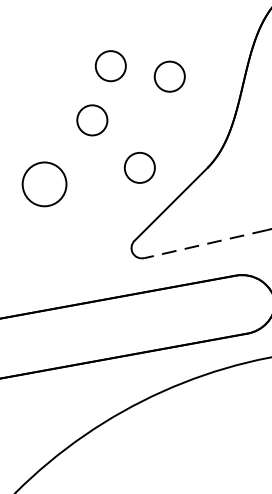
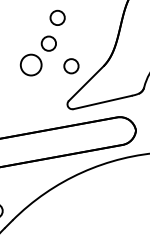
circle: (169, 75) -> (85, 22), removed
circle: (43, 183) -> (30, 64), moved
line: (205, 244) -> (102, 102), dashed -> solid

